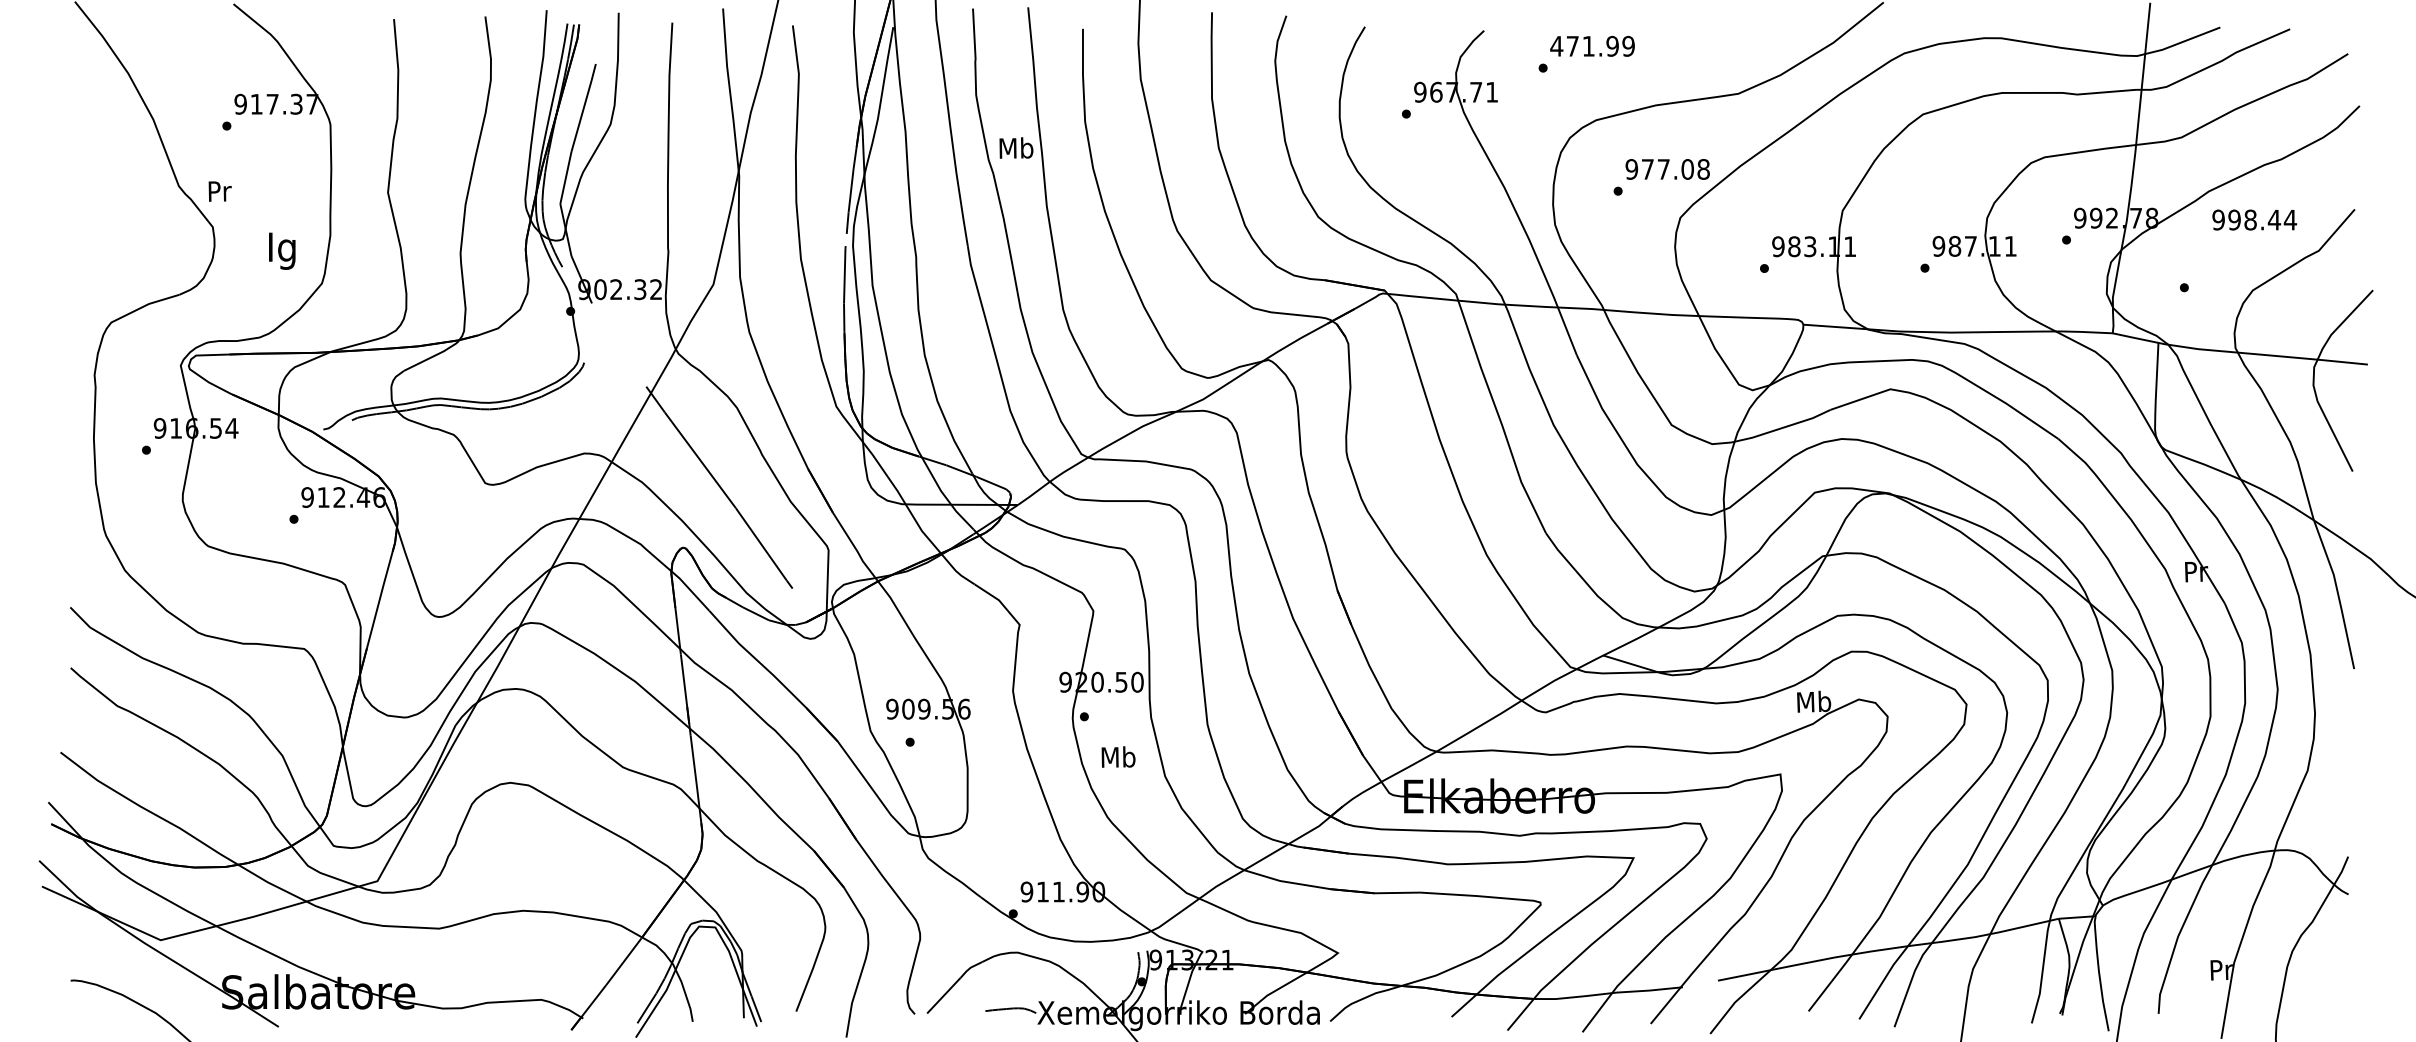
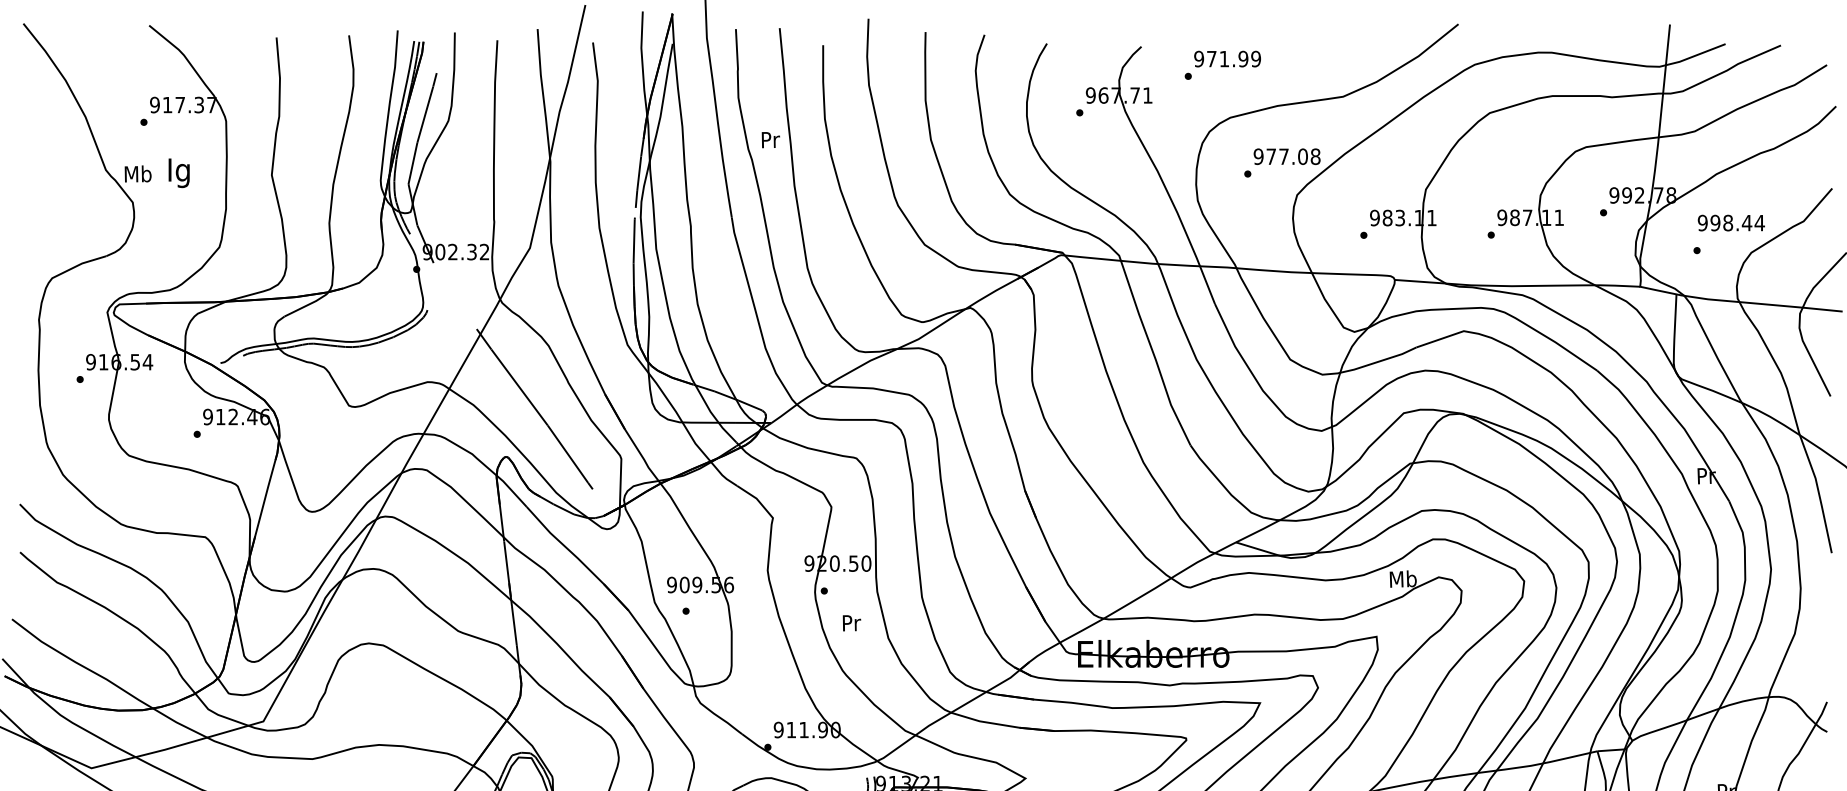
text: (1556, 45) -> (1198, 58), 471.99 -> 971.99
text: (1016, 147) -> (770, 139), Mb -> Pr
text: (219, 190) -> (138, 173), Pr -> Mb
text: (2254, 219) -> (1731, 222), moved
text: (282, 250) -> (179, 172), moved
text: (1118, 756) -> (851, 622), Mb -> Pr

